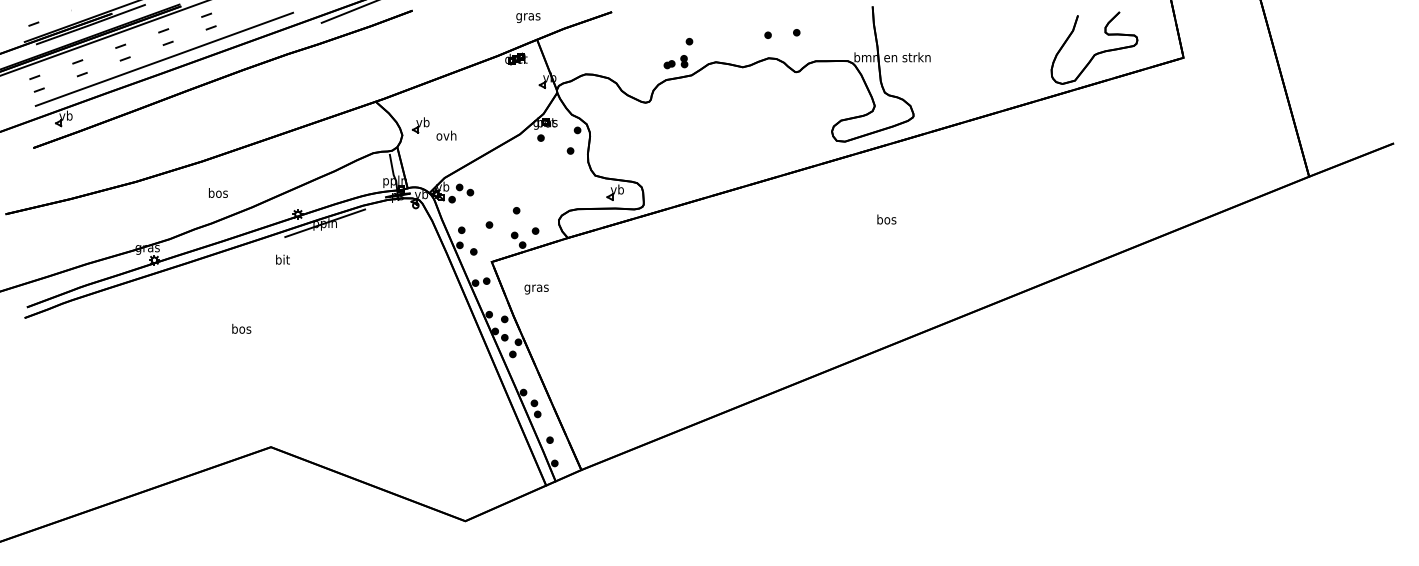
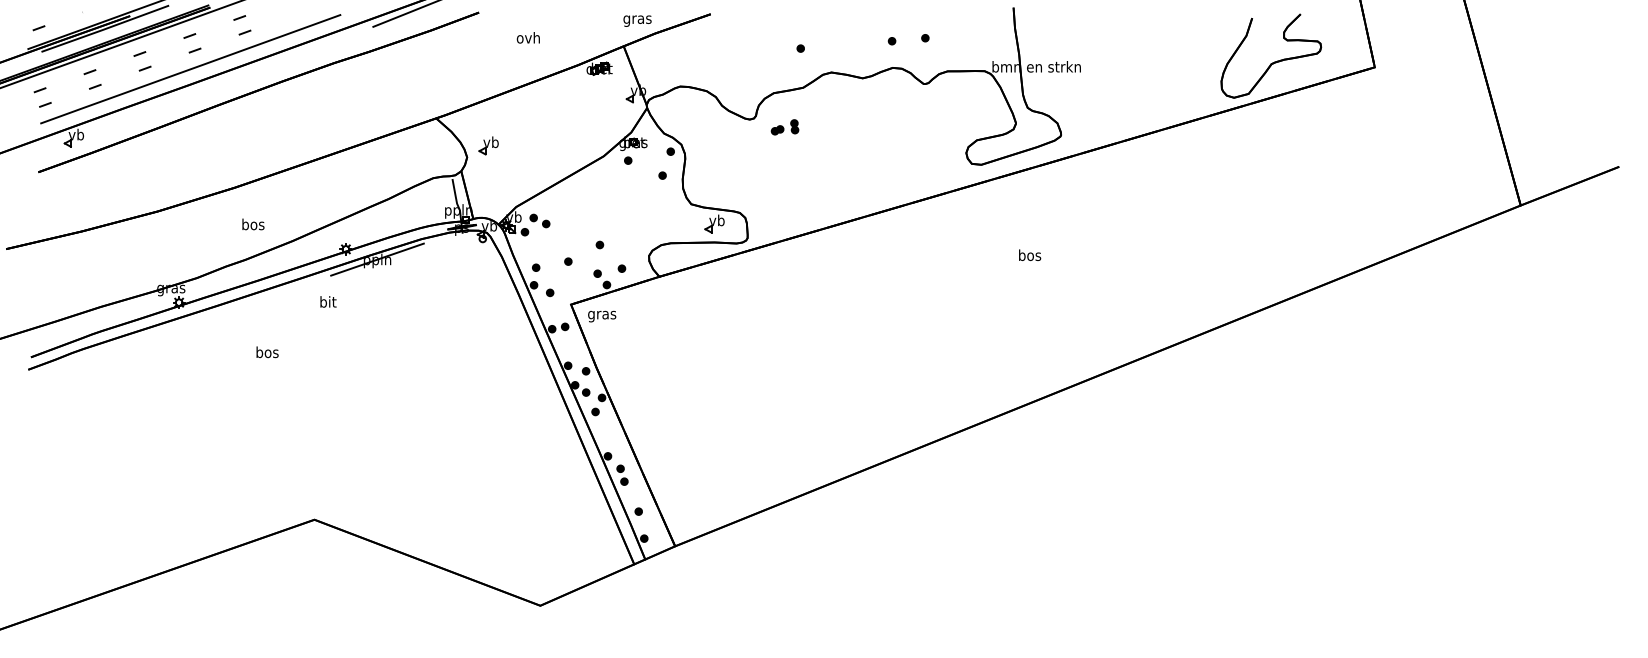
text: (528, 17) -> (637, 20), moved
part: (675, 62) -> (784, 127), moved
text: (445, 135) -> (527, 37), moved
text: (536, 289) -> (602, 316), moved
text: (241, 329) -> (267, 352), moved

